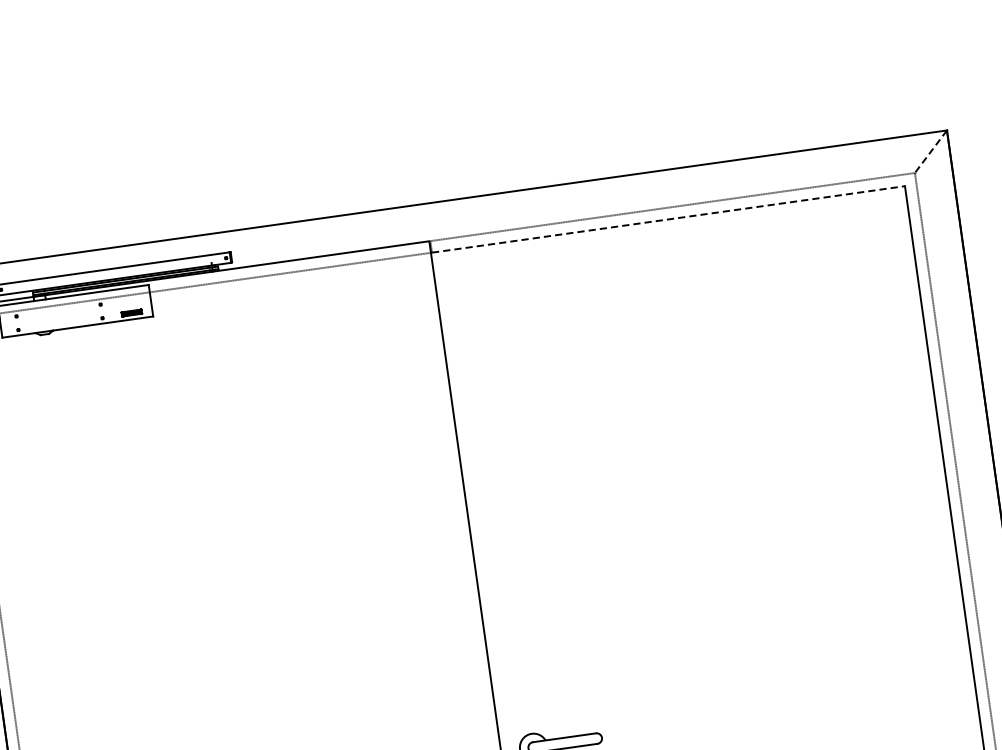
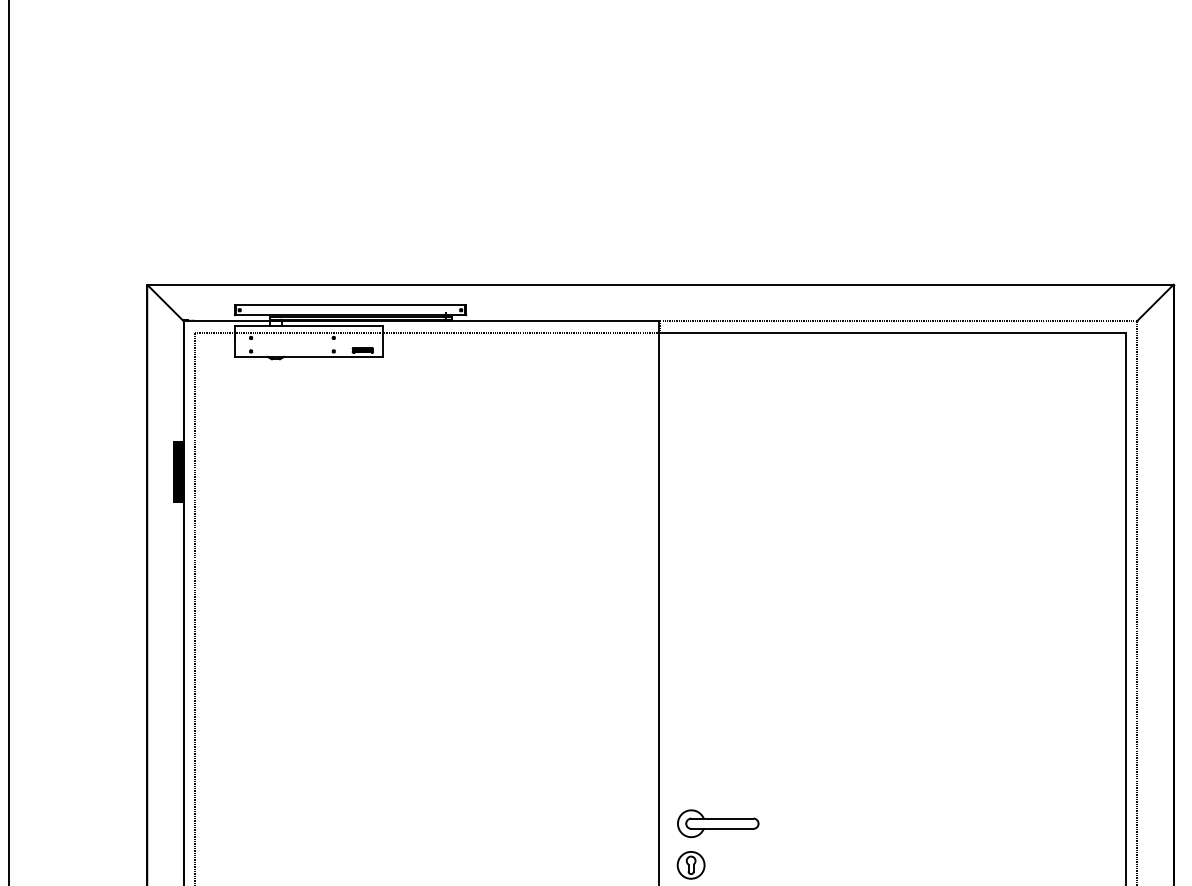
line: (931, 152) -> (1155, 303), dashed -> solid
line: (667, 219) -> (892, 332), dashed -> solid

